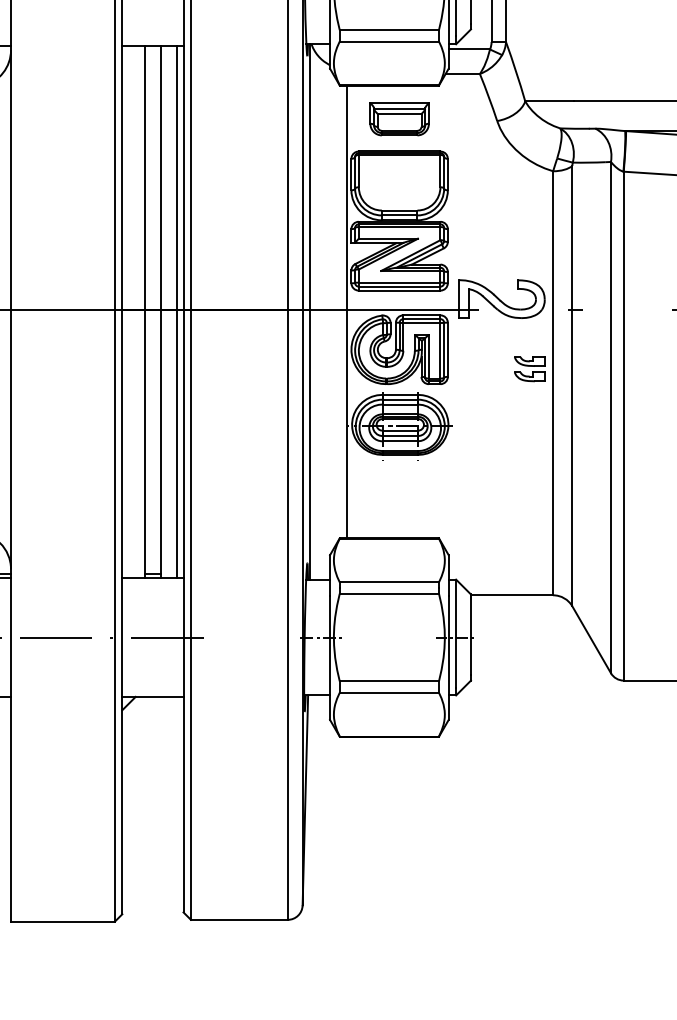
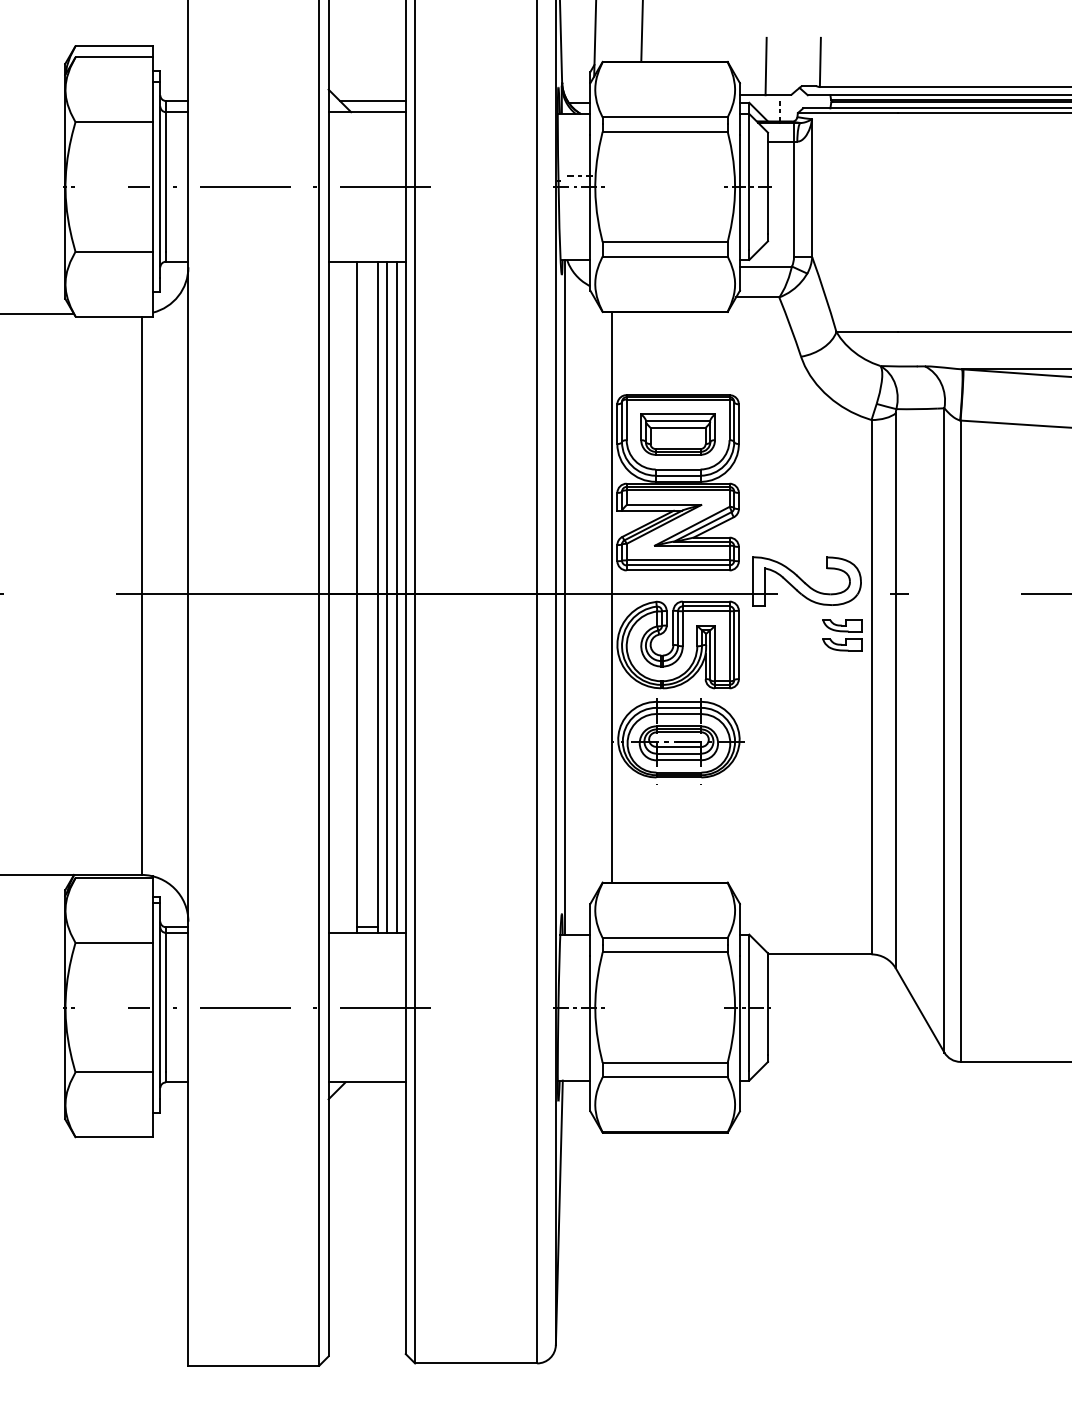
part: (399, 119) -> (677, 434), moved
line: (168, 311) -> (386, 596), added
part: (530, 369) -> (842, 635), moved

